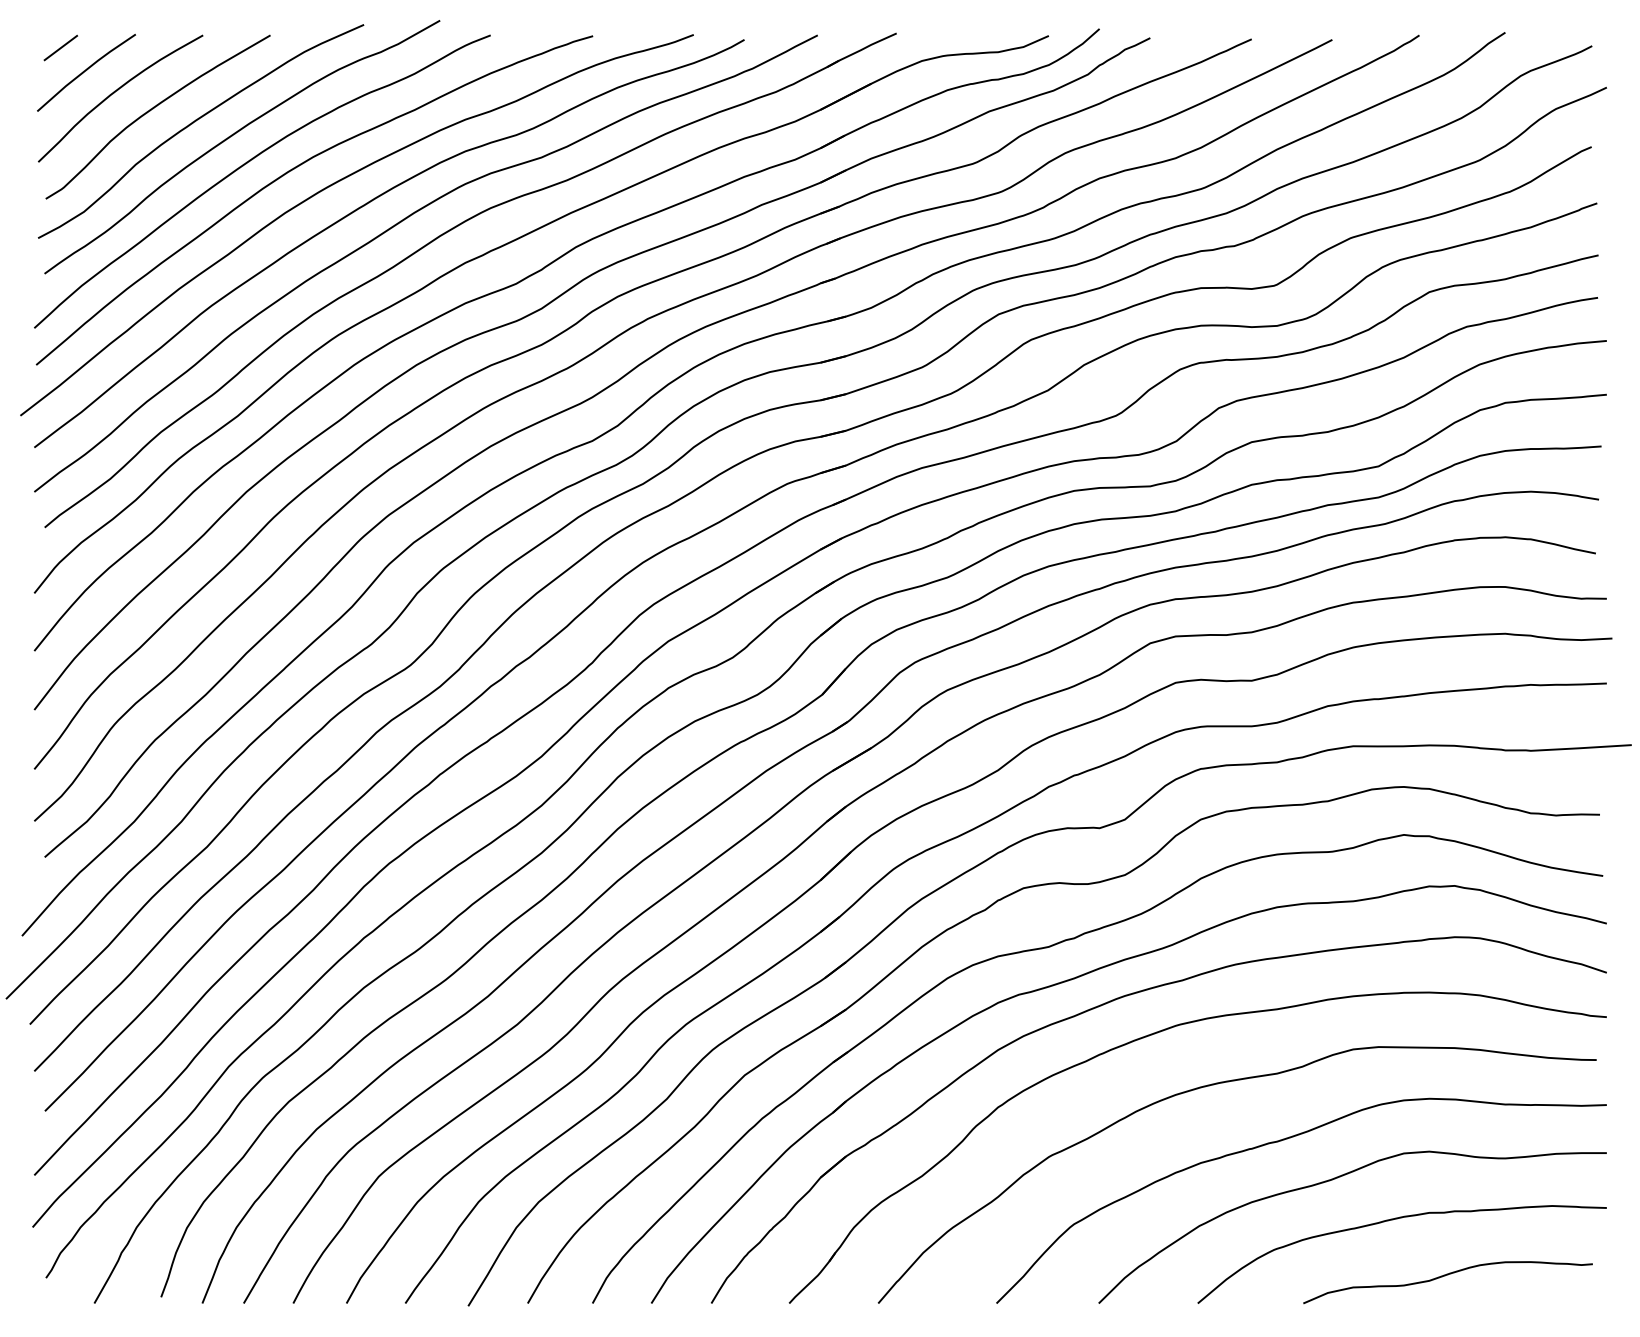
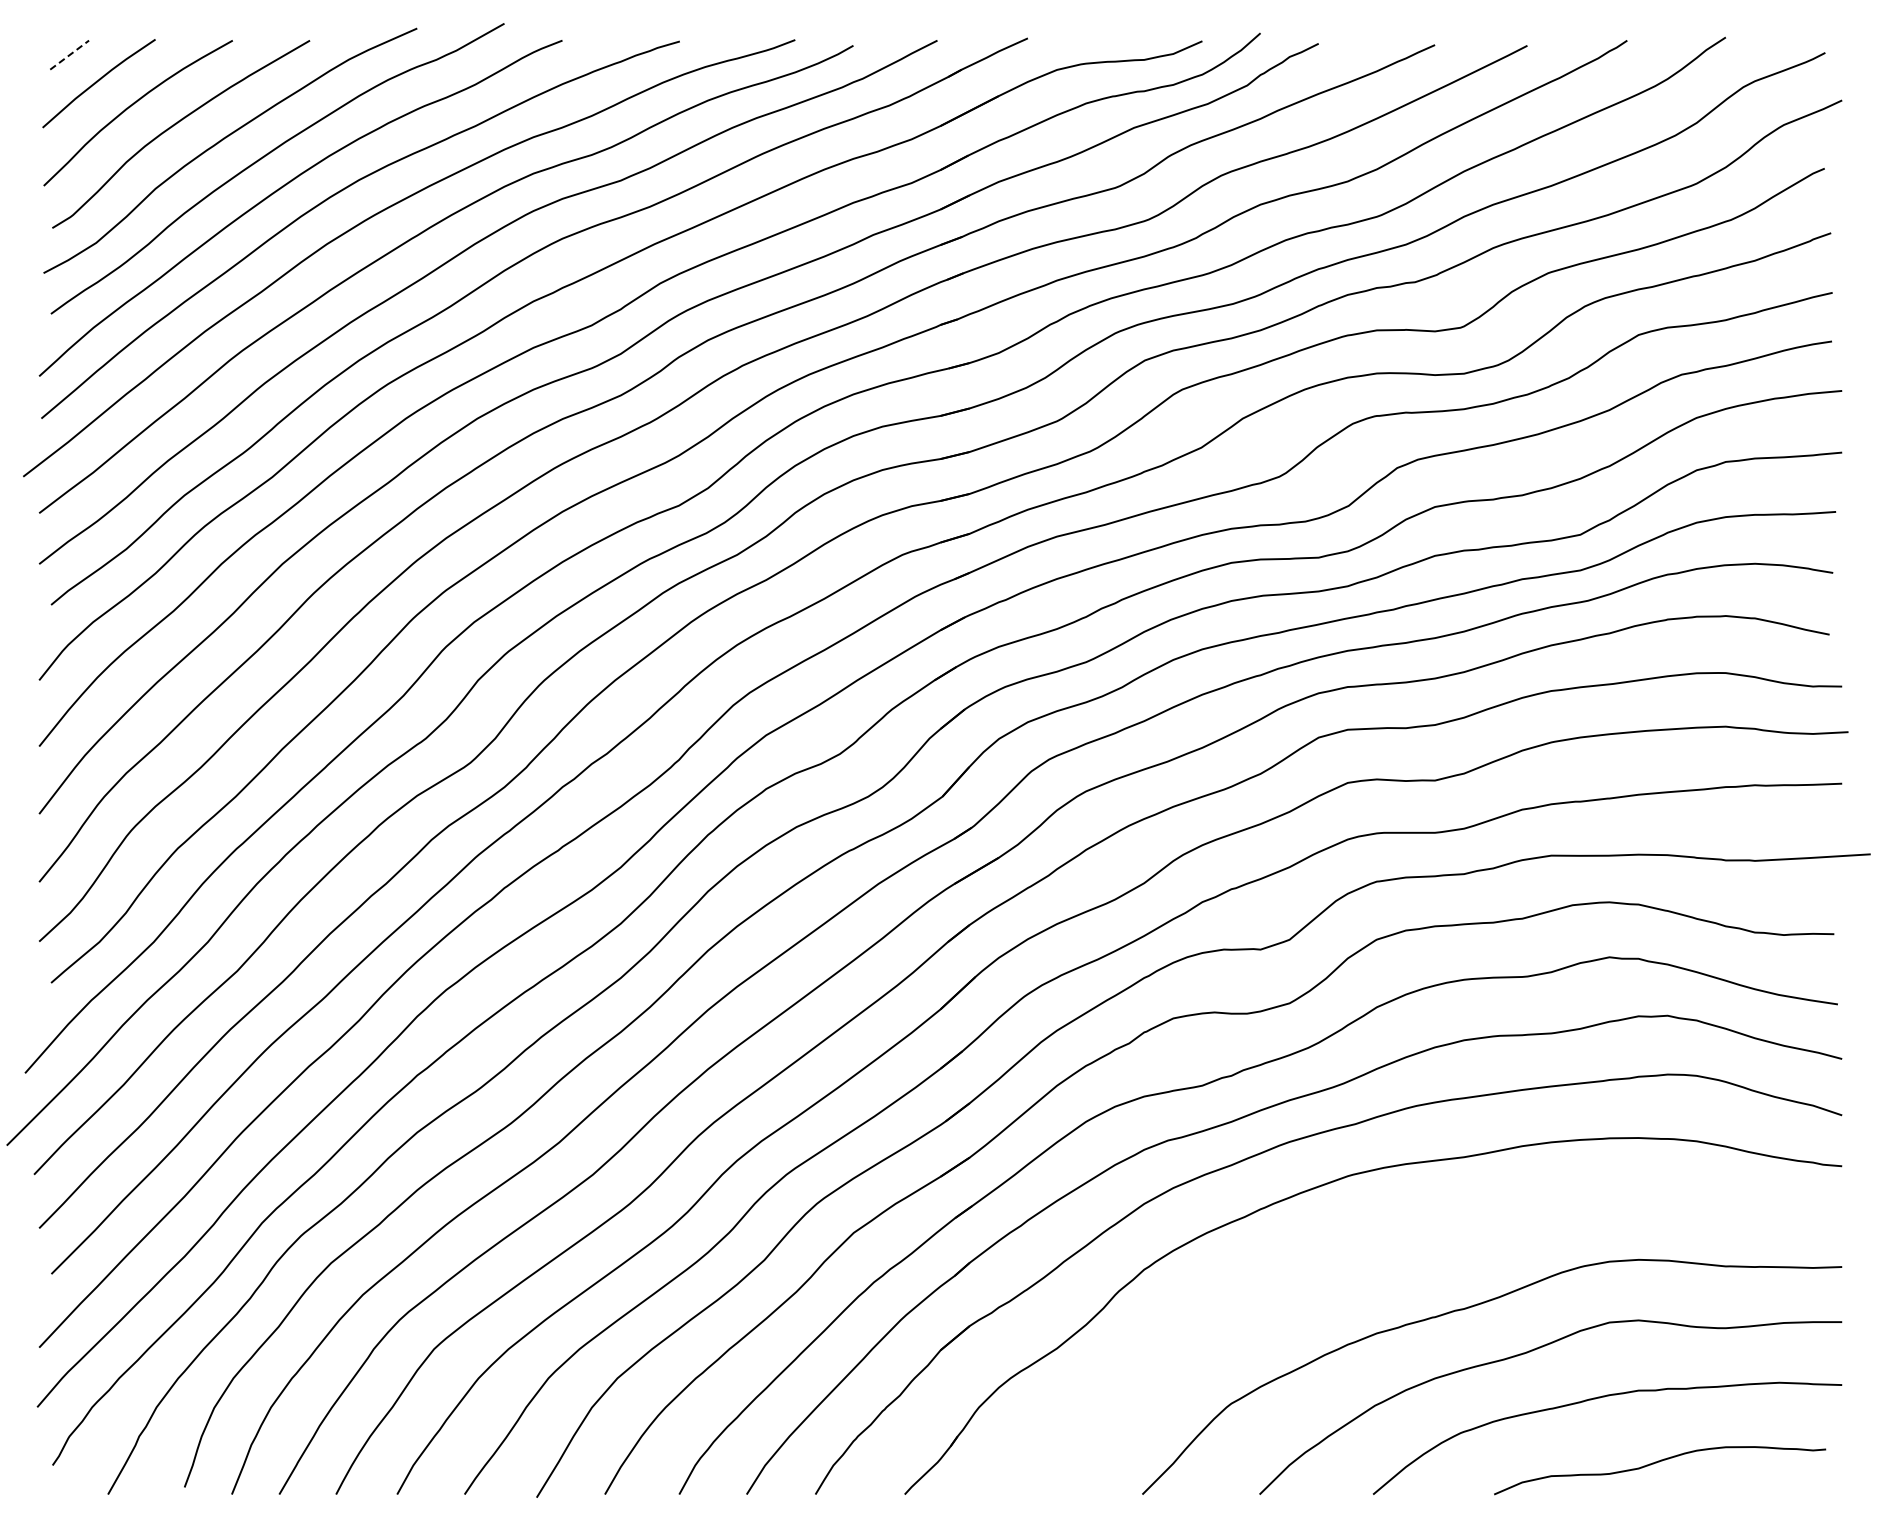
line: (61, 47) -> (70, 54), solid -> dashed
curve: (1213, 1085) -> (1391, 1244), removed

